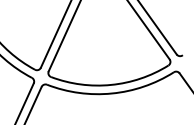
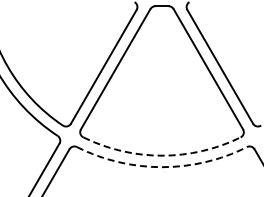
arc: (111, 84) -> (162, 155), solid -> dashed
arc: (112, 93) -> (162, 167), solid -> dashed

